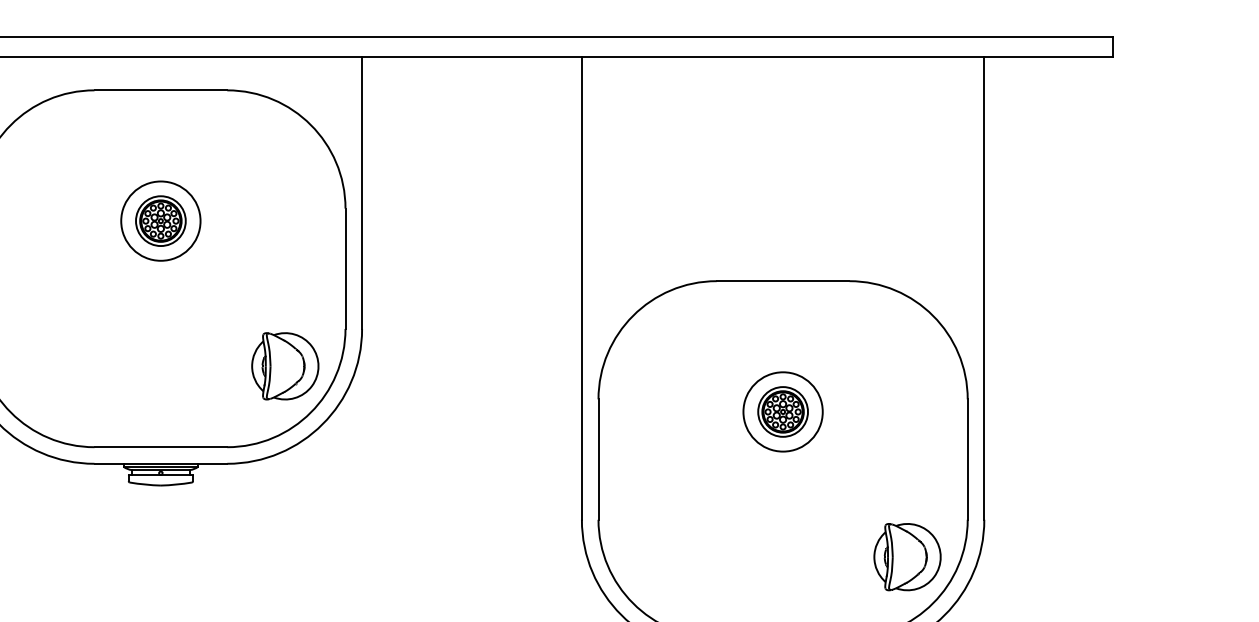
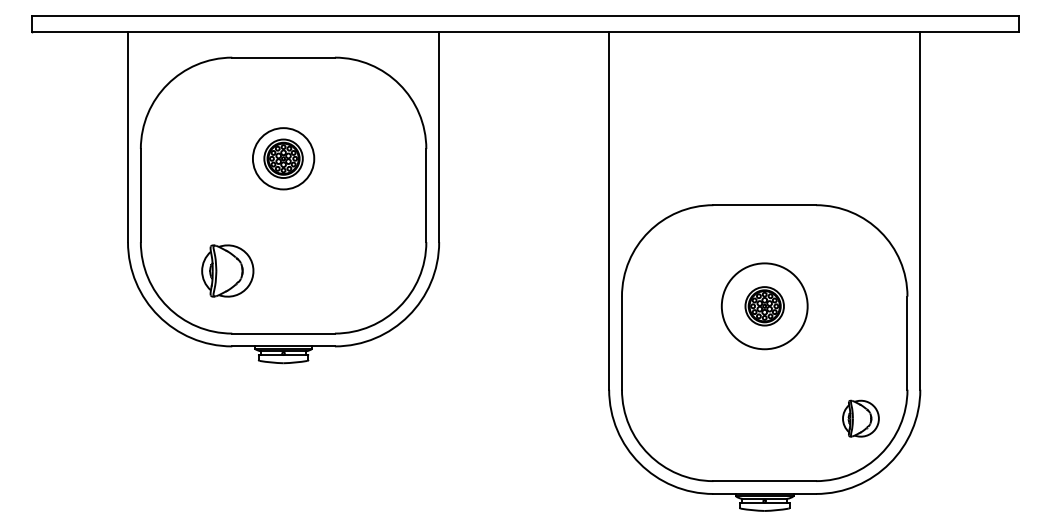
part: (284, 365) -> (227, 270), moved
circle: (782, 410) -> (764, 305), size x1.4
part: (906, 557) -> (860, 418), size x0.7

